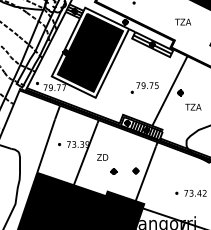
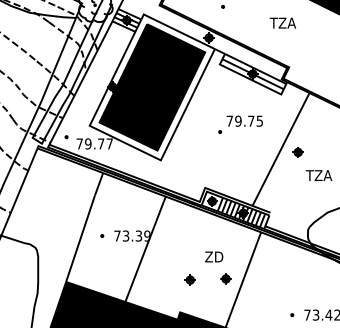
text: (183, 21) -> (283, 22), moved
part: (144, 87) -> (239, 124), moved
text: (102, 157) -> (213, 257), moved

